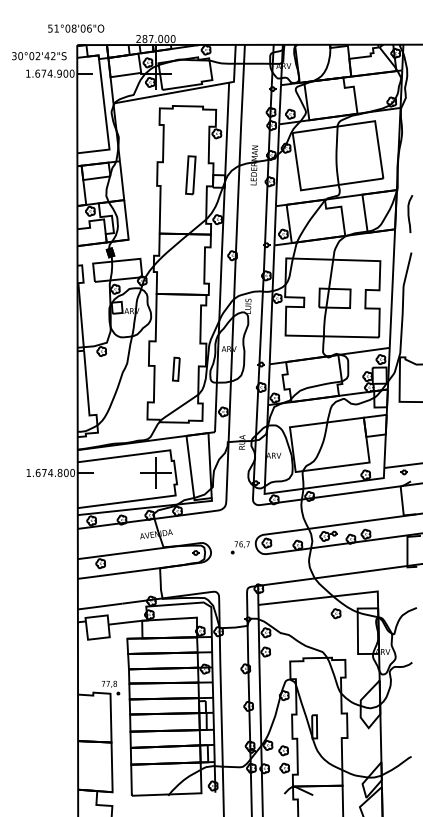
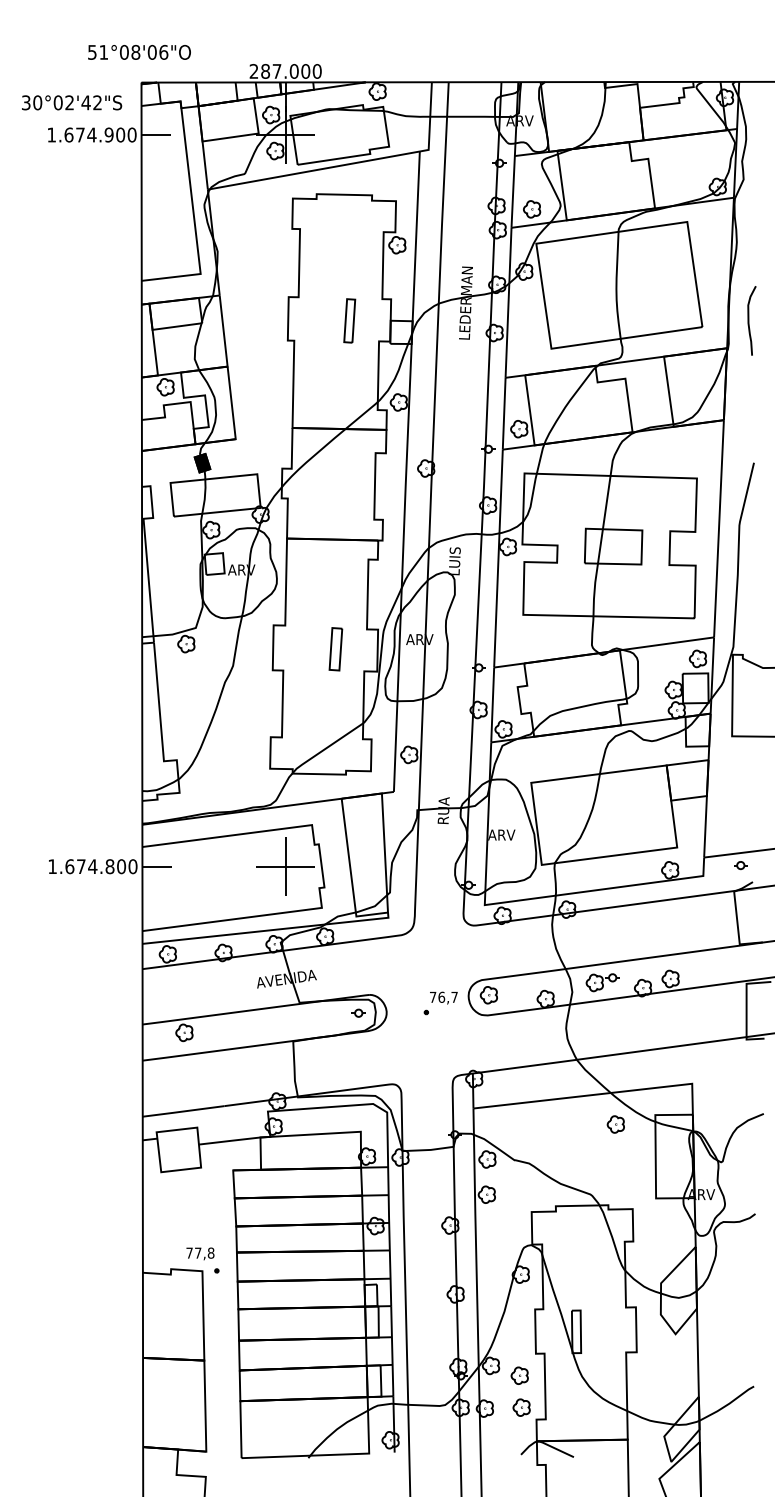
part: (190, 174) -> (349, 319), size x0.62
curve: (409, 214) -> (750, 321), moved
part: (176, 368) -> (336, 647), moved

